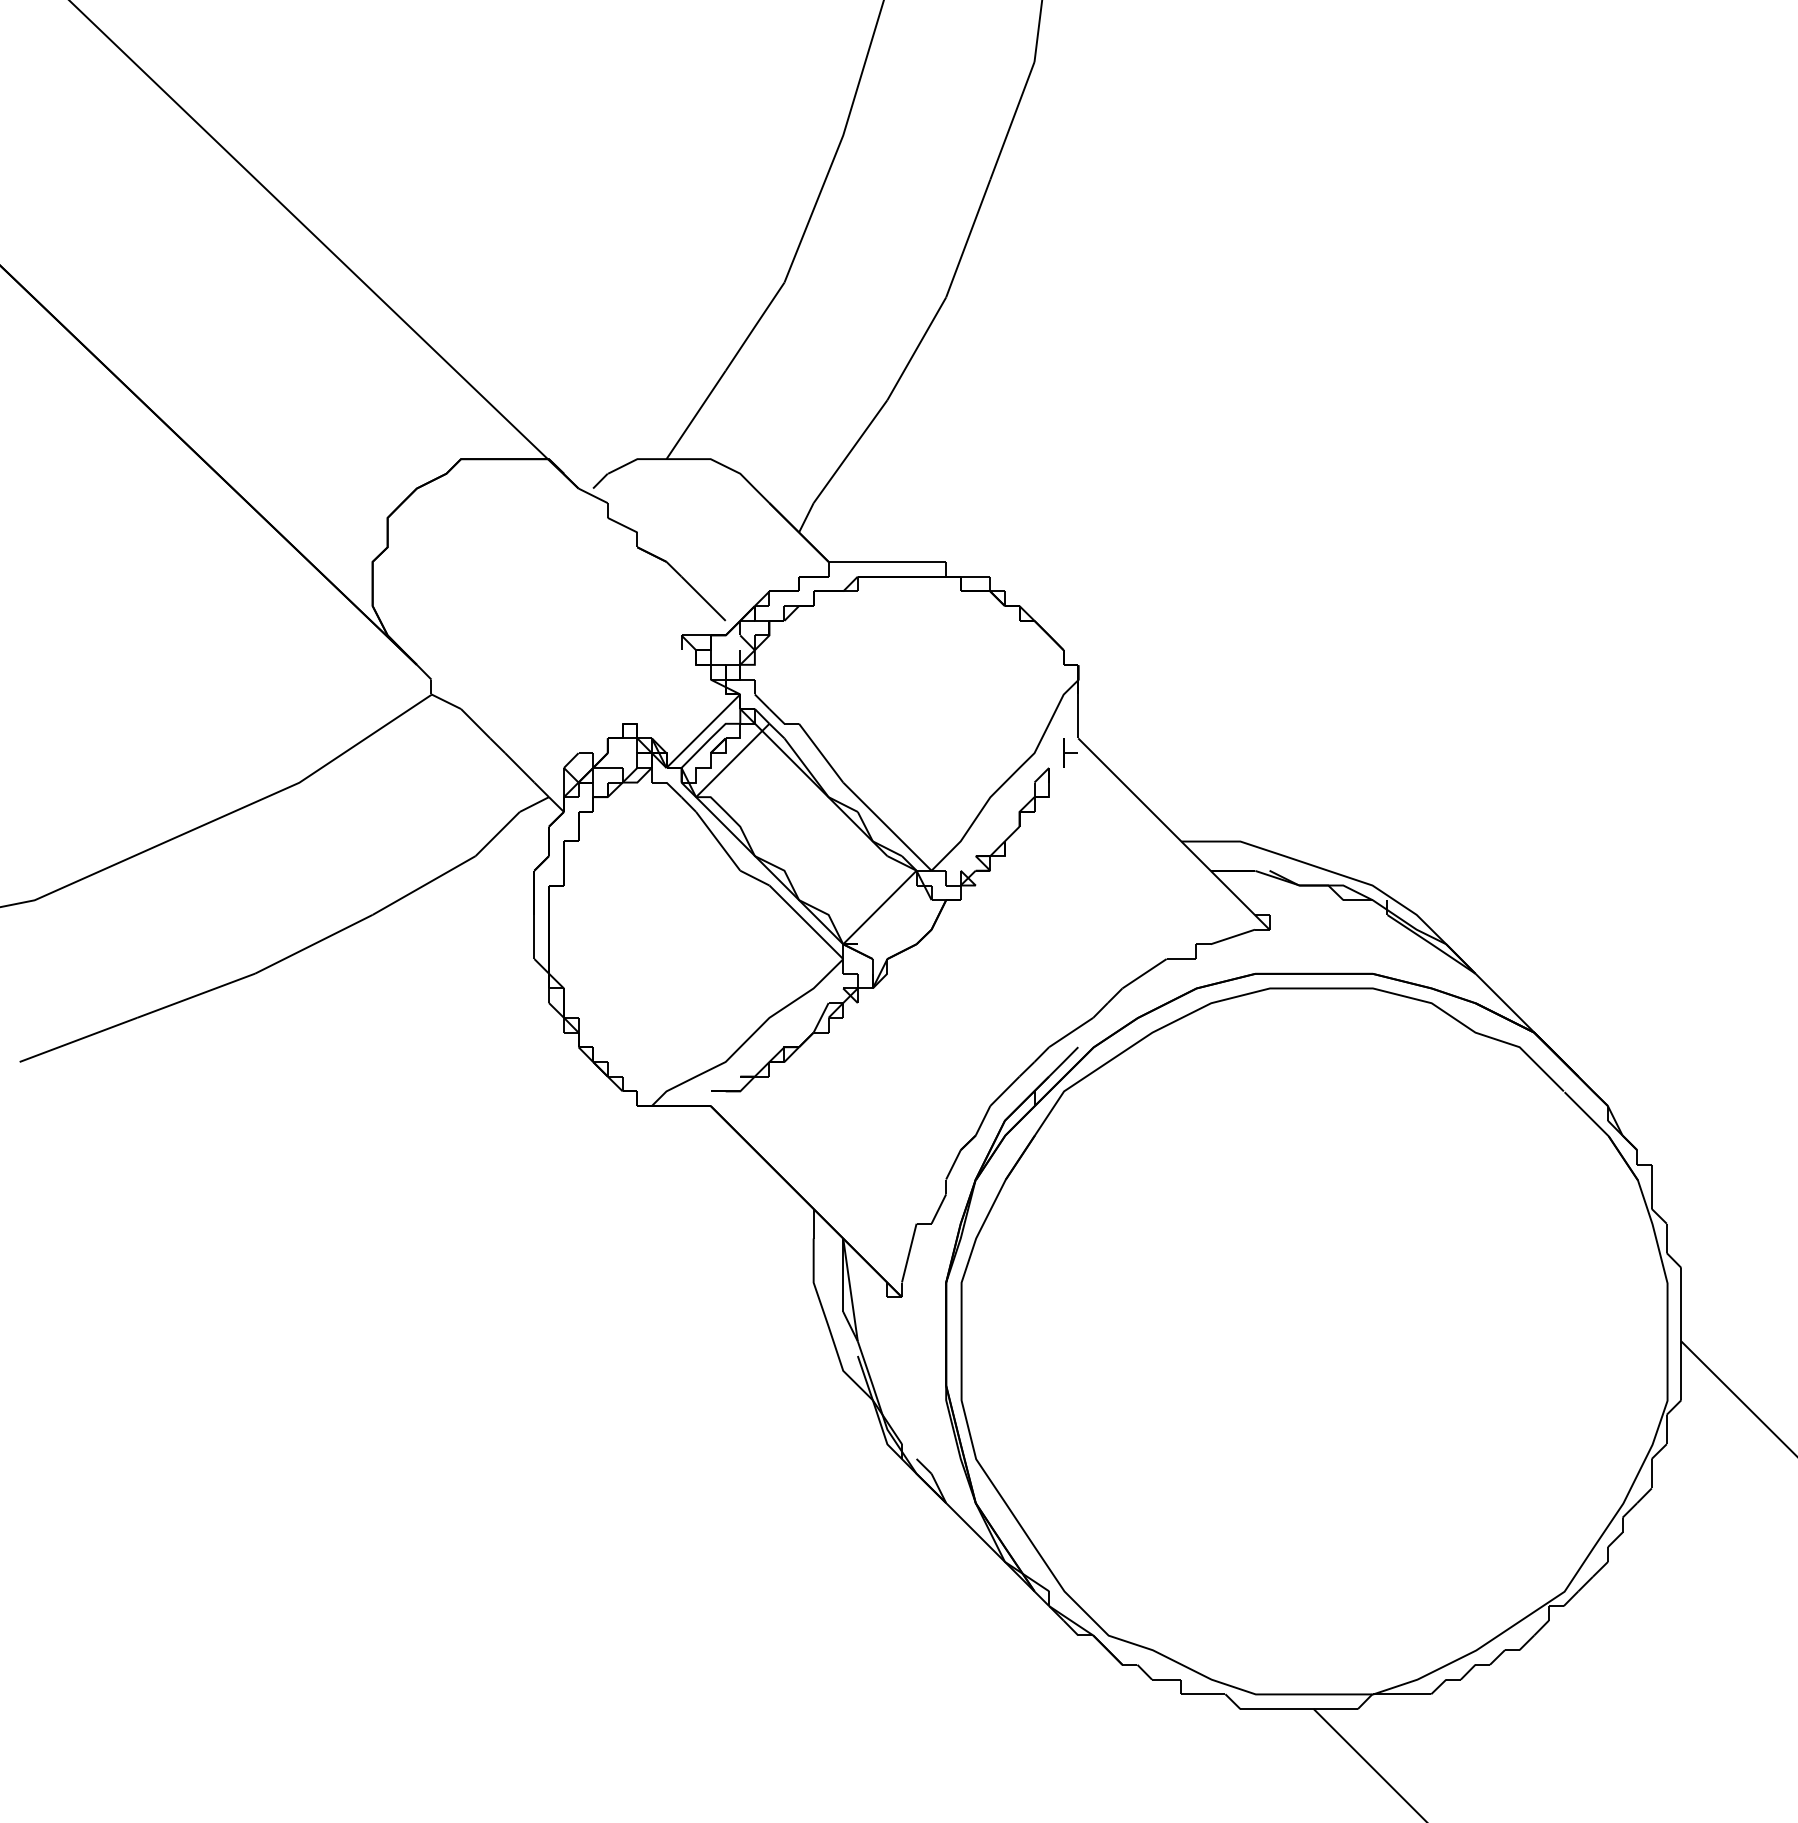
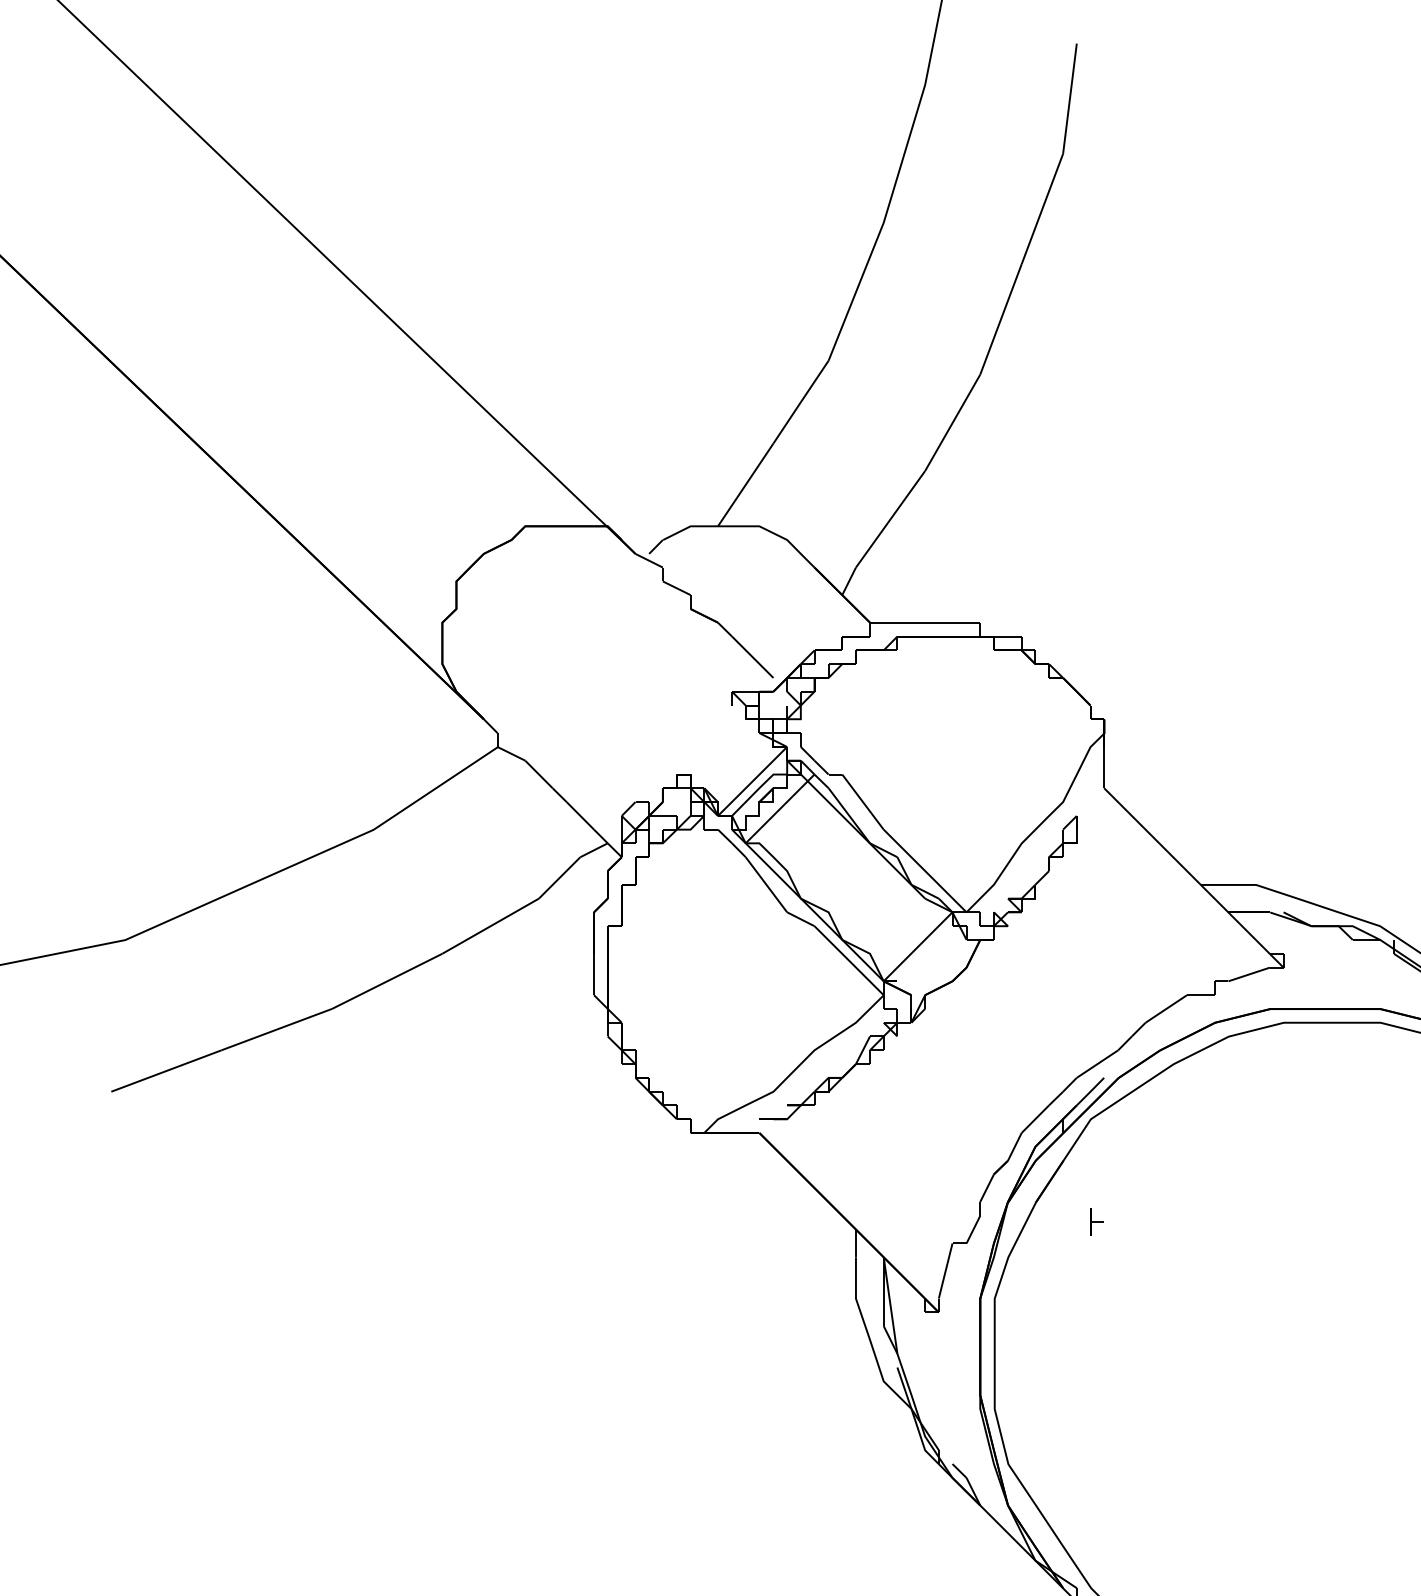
part: (1070, 752) -> (1096, 1221), moved

